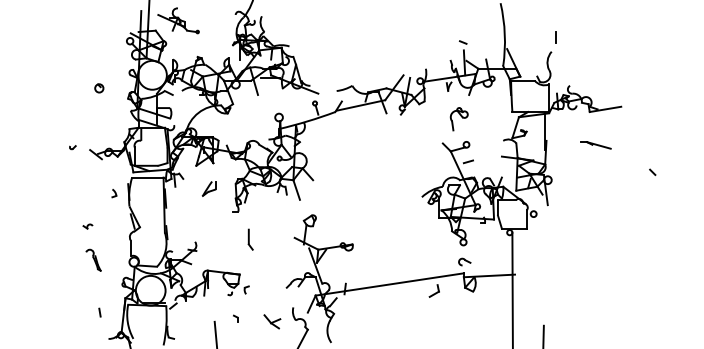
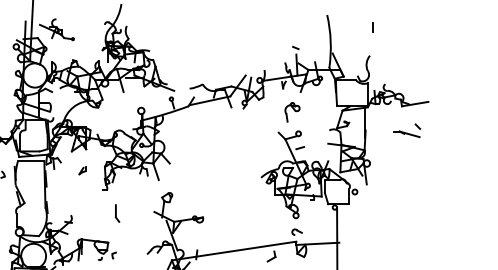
line: (555, 37) -> (373, 27), moved
line: (652, 171) -> (417, 126), moved
part: (208, 188) -> (82, 170), size x0.6

